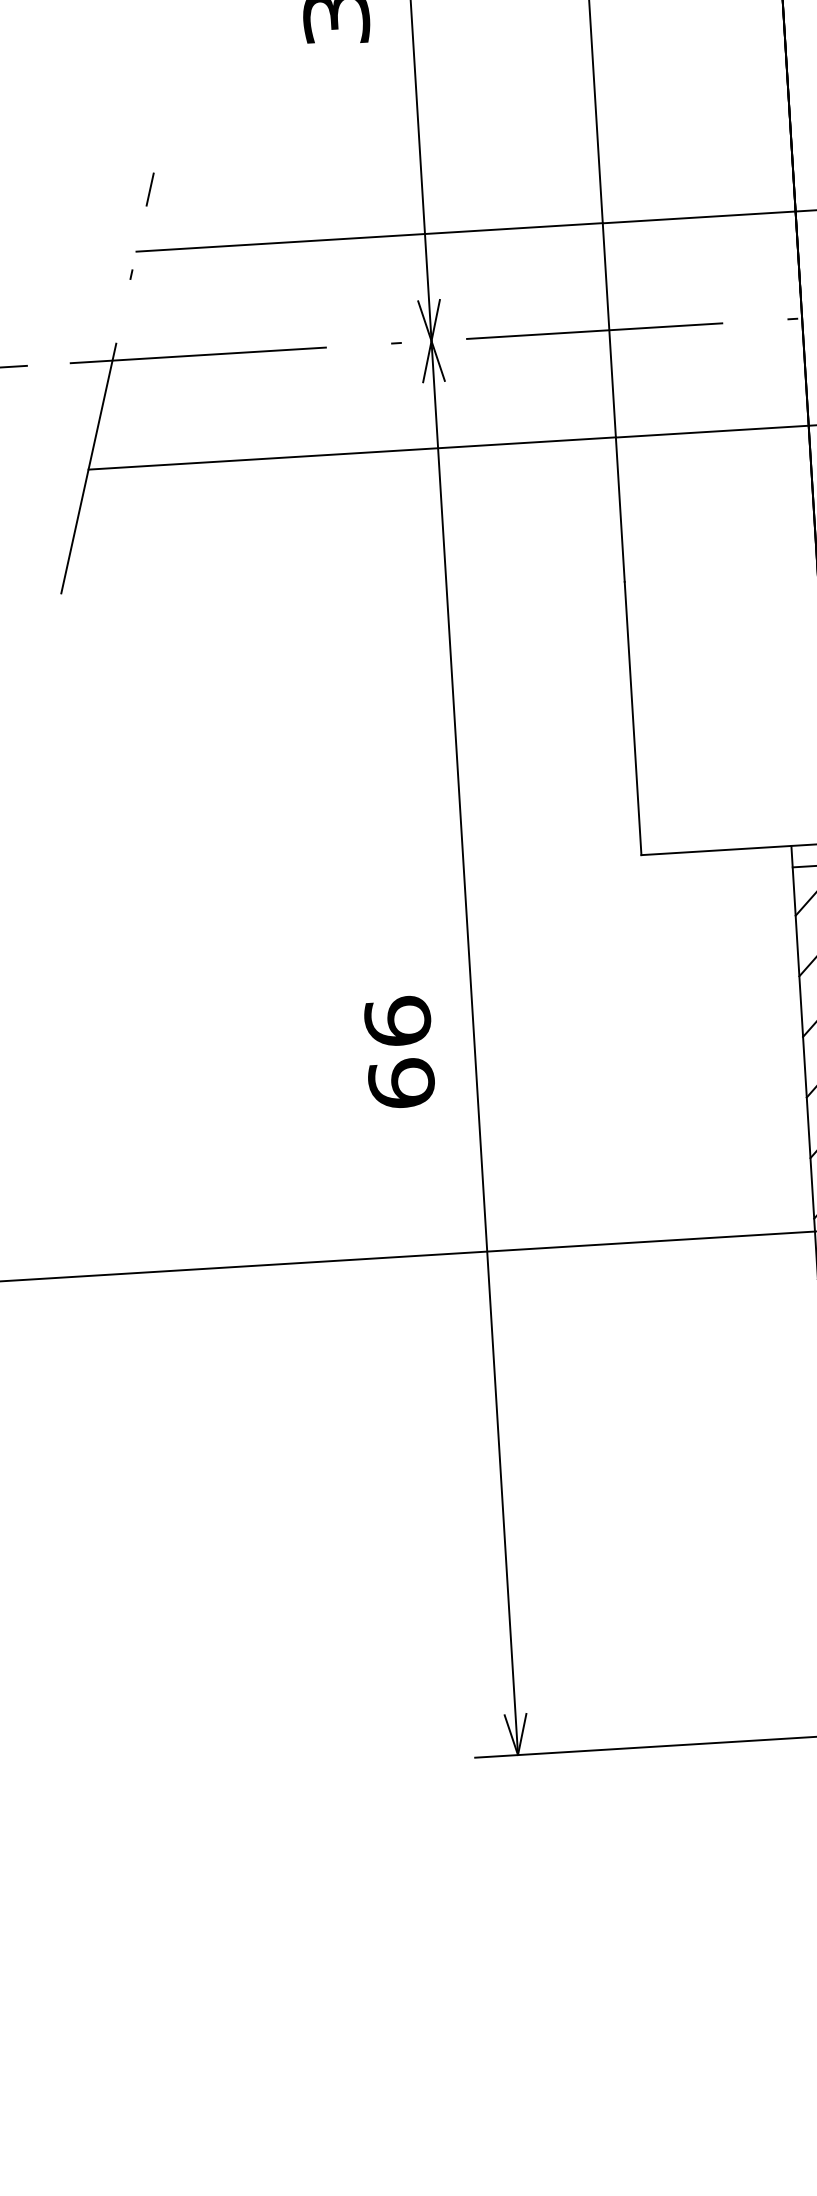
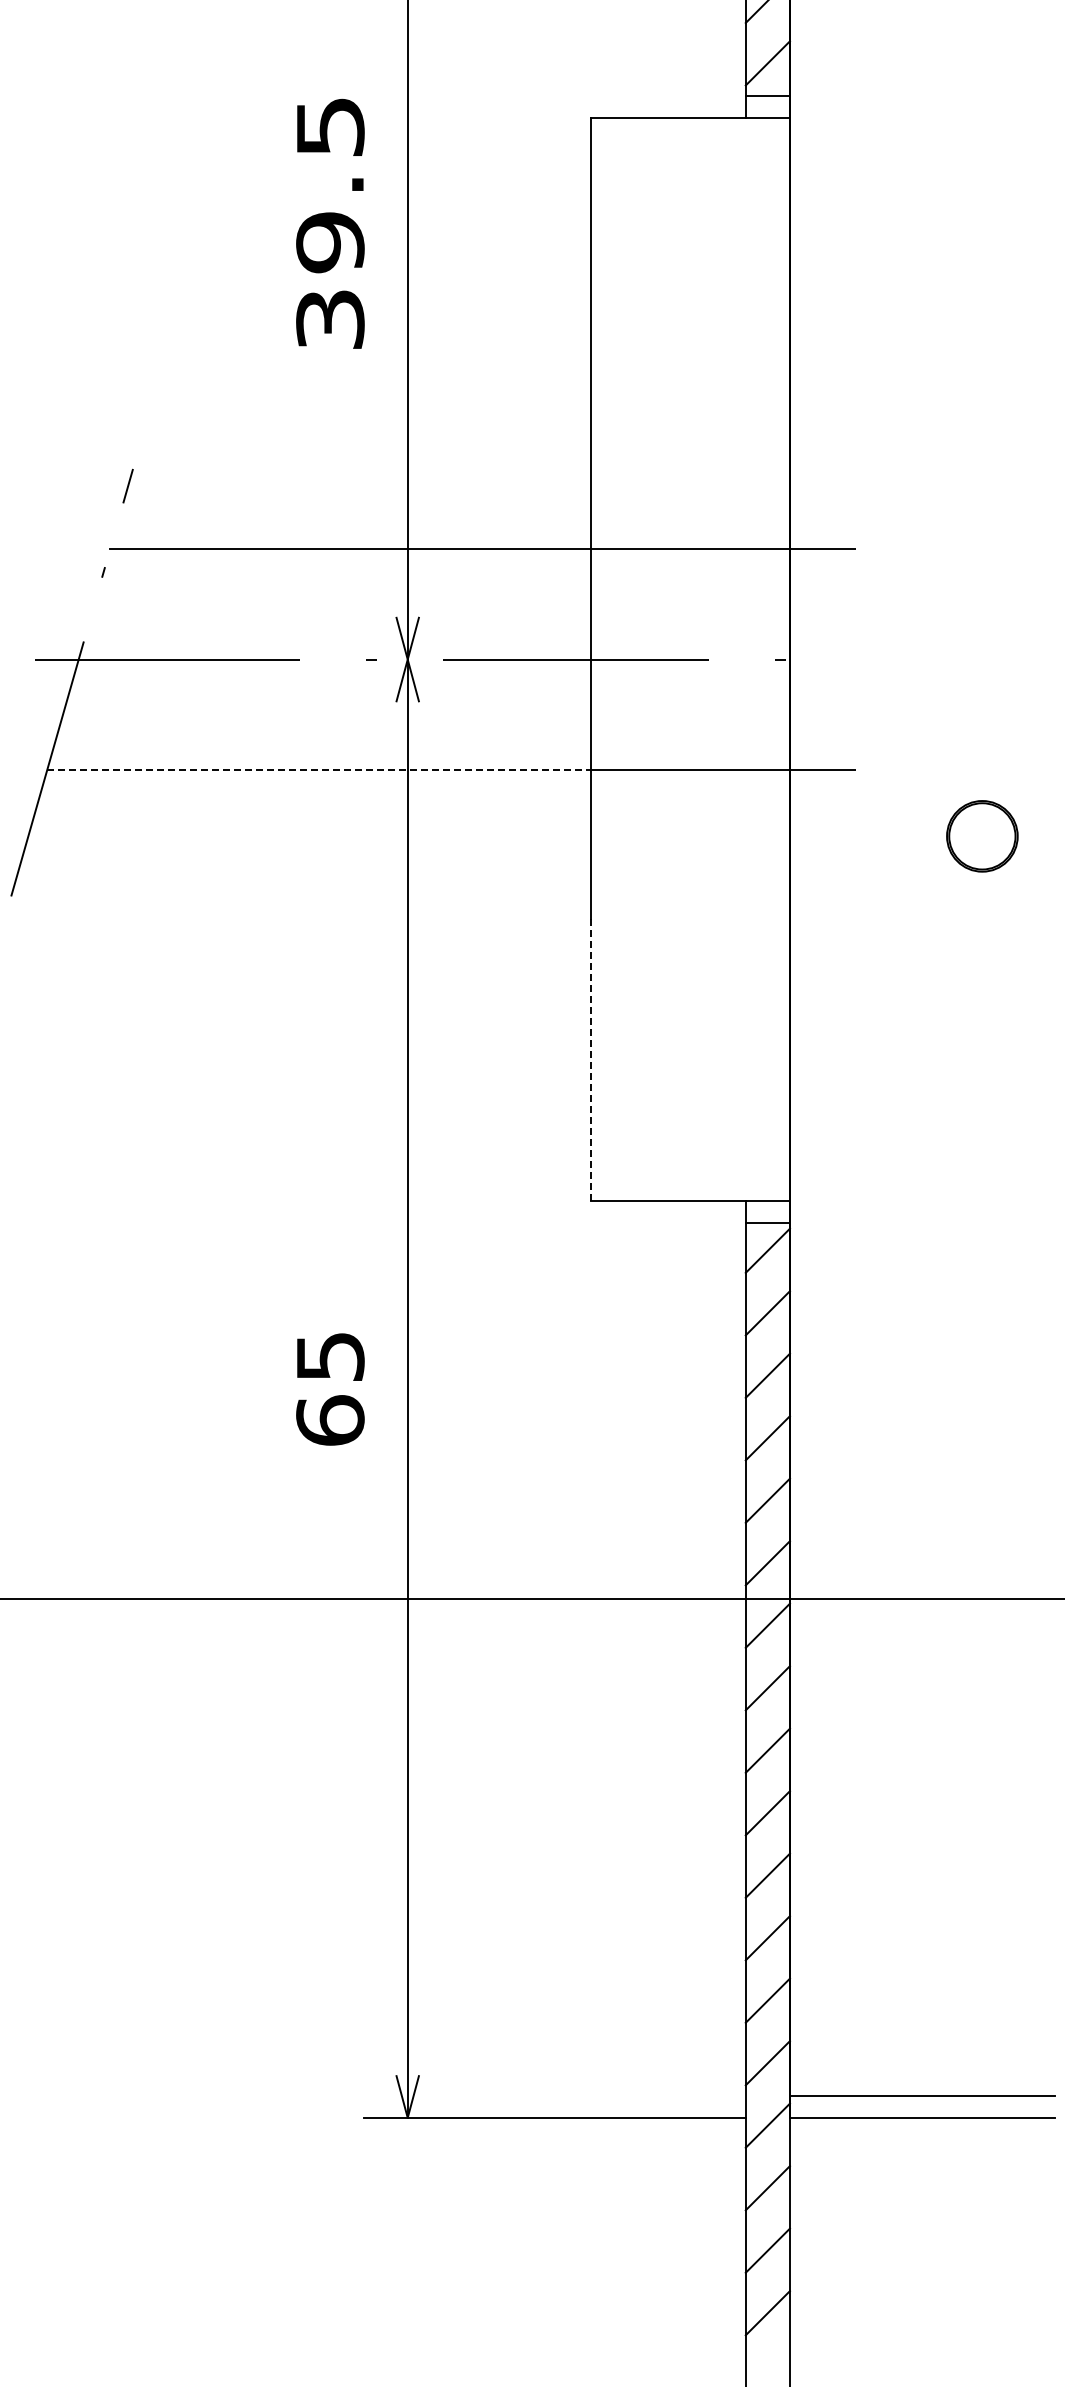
line: (352, 453) -> (319, 770), solid -> dashed
line: (633, 718) -> (591, 1060), solid -> dashed
text: (397, 1021) -> (330, 1356), 66 -> 65

